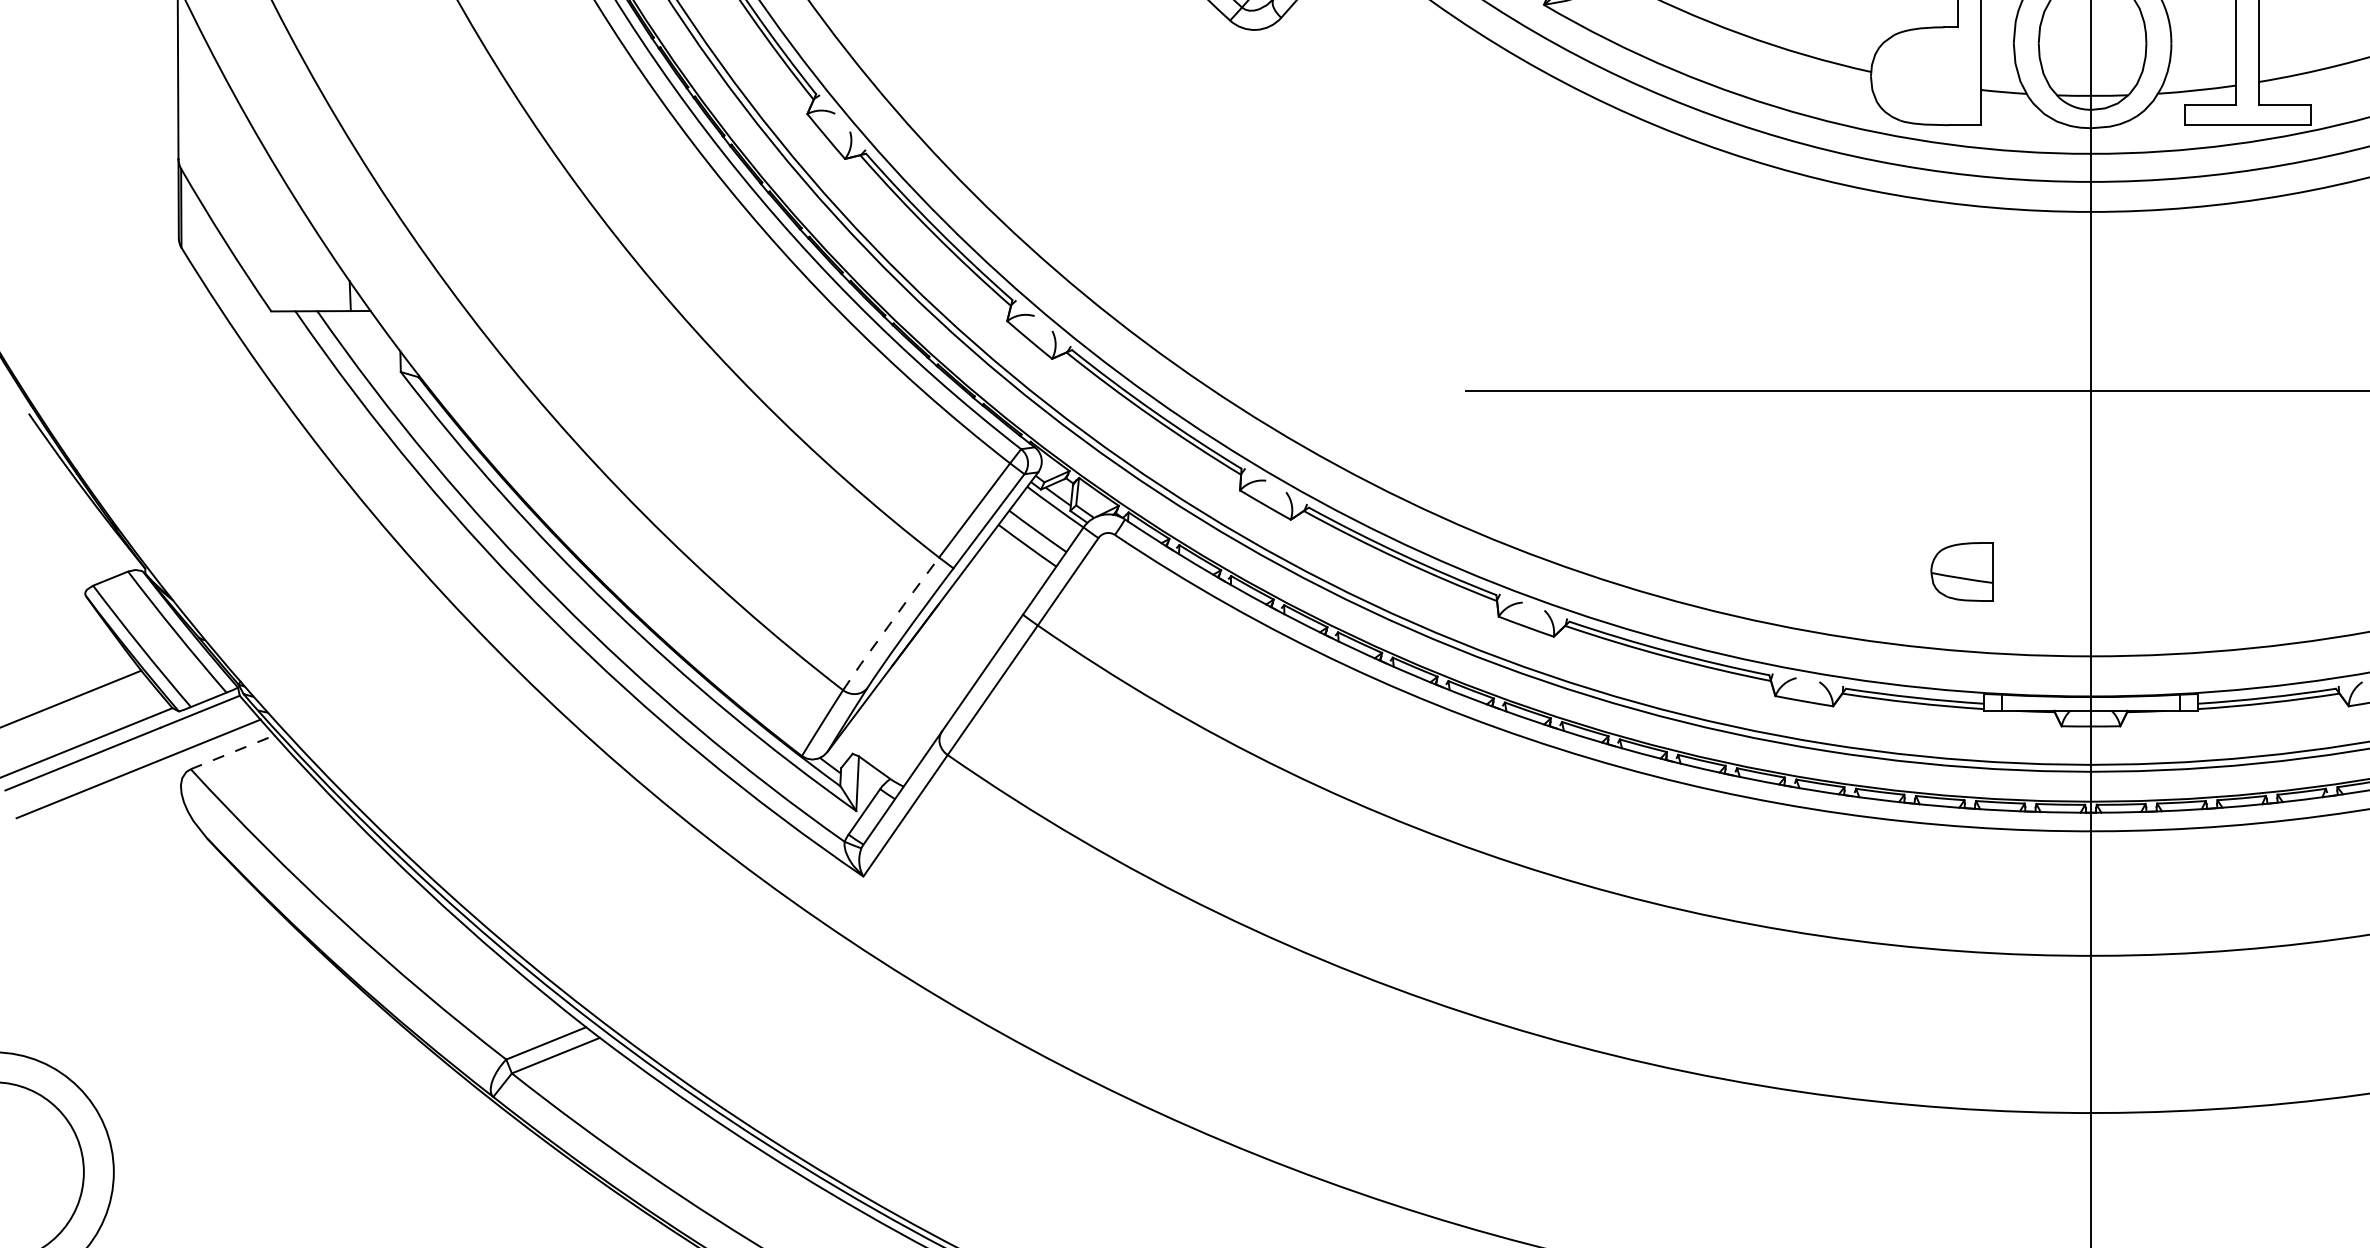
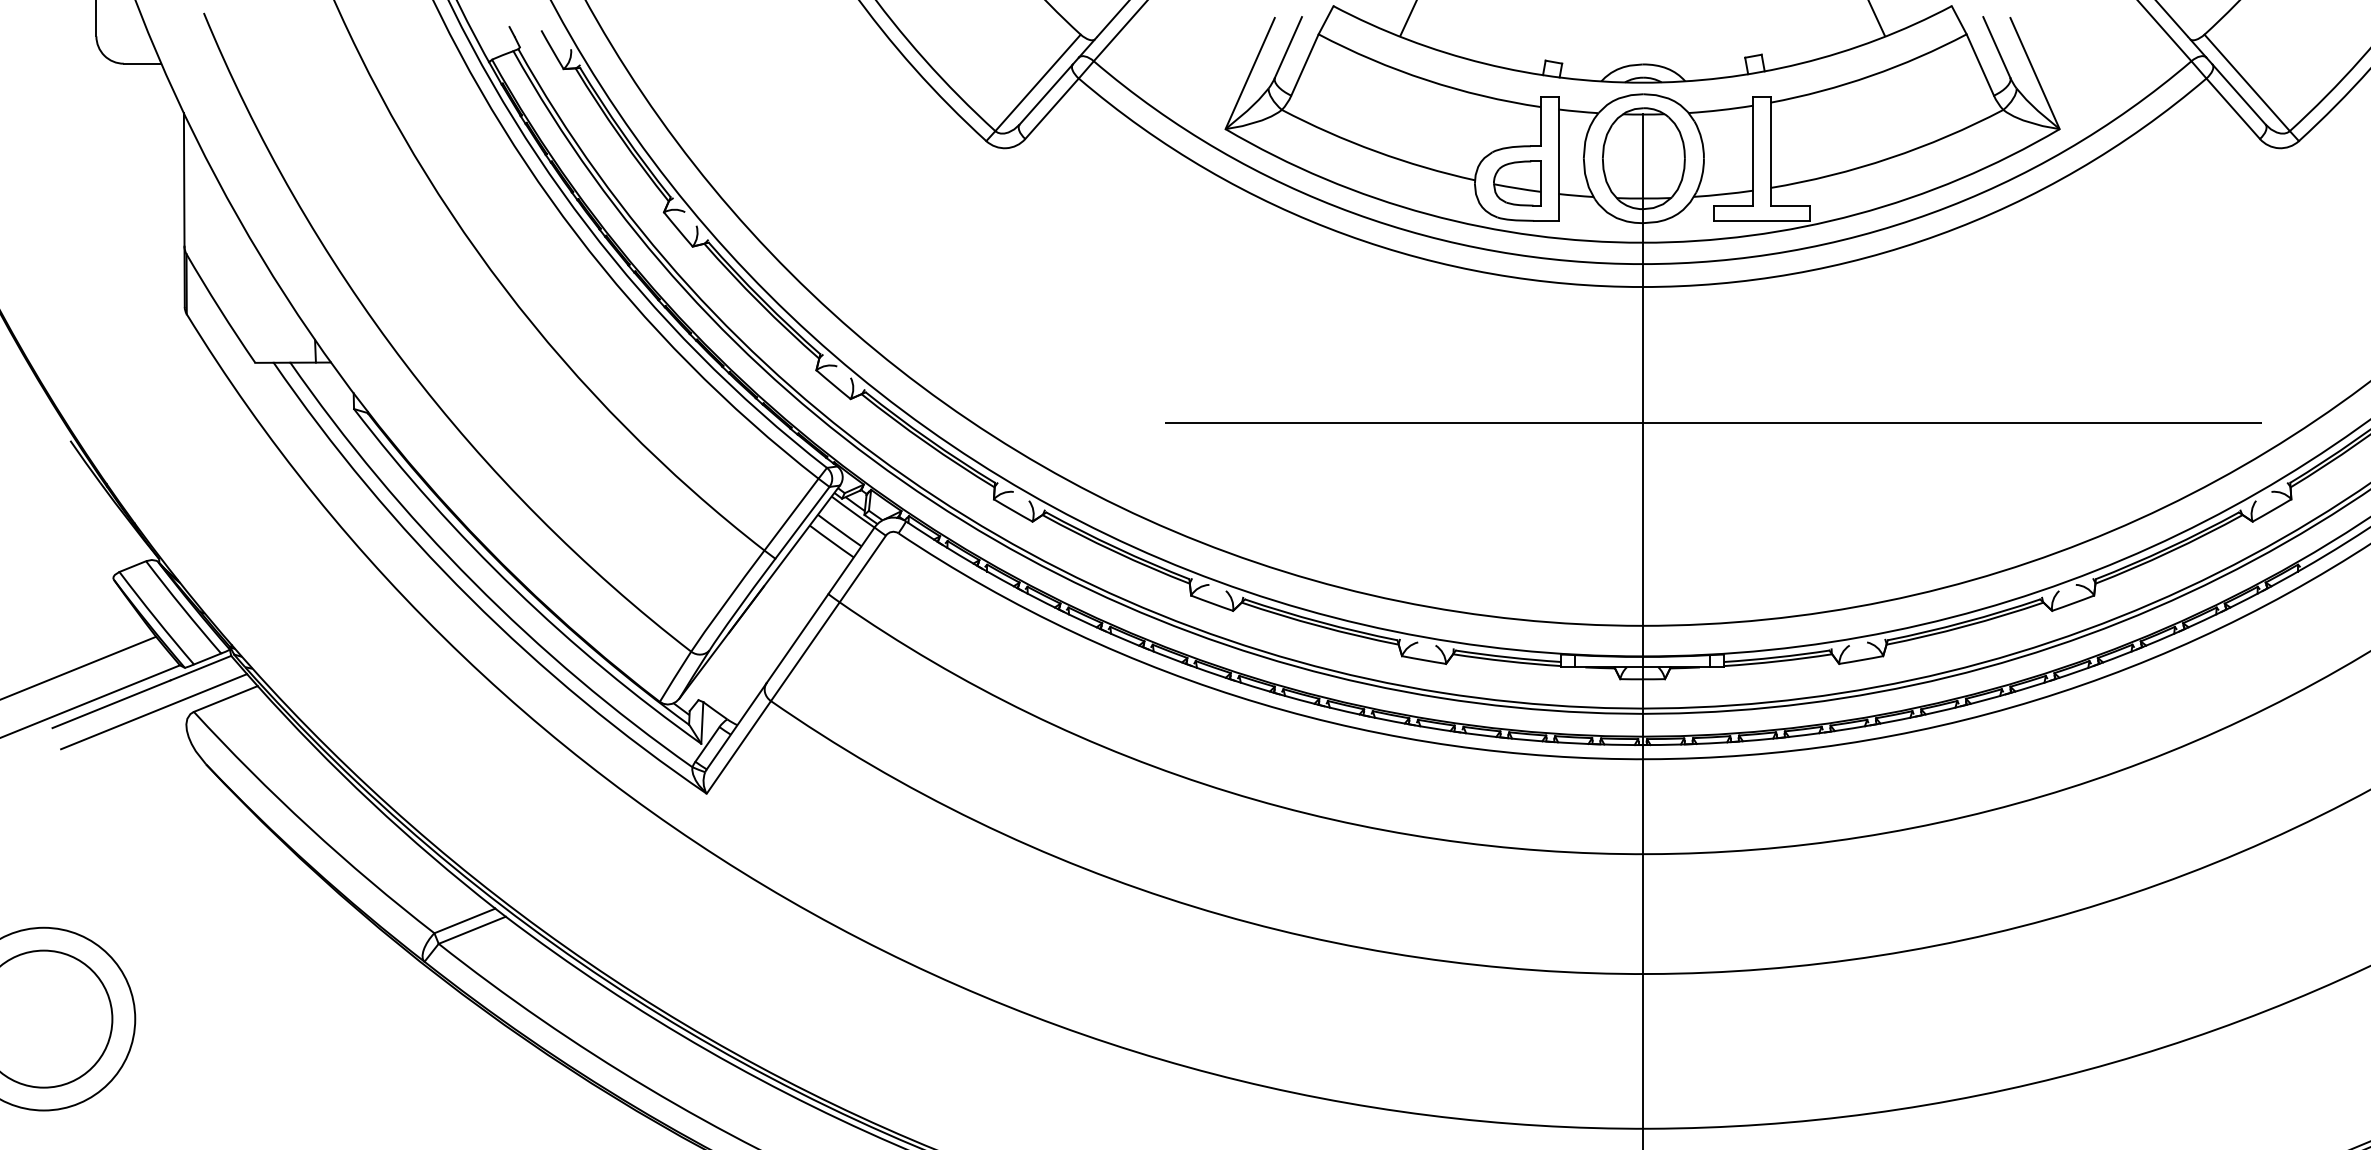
part: (1962, 571) -> (1517, 183), moved
line: (890, 623) -> (727, 600), dashed -> solid
line: (233, 751) -> (226, 698), dashed -> solid

